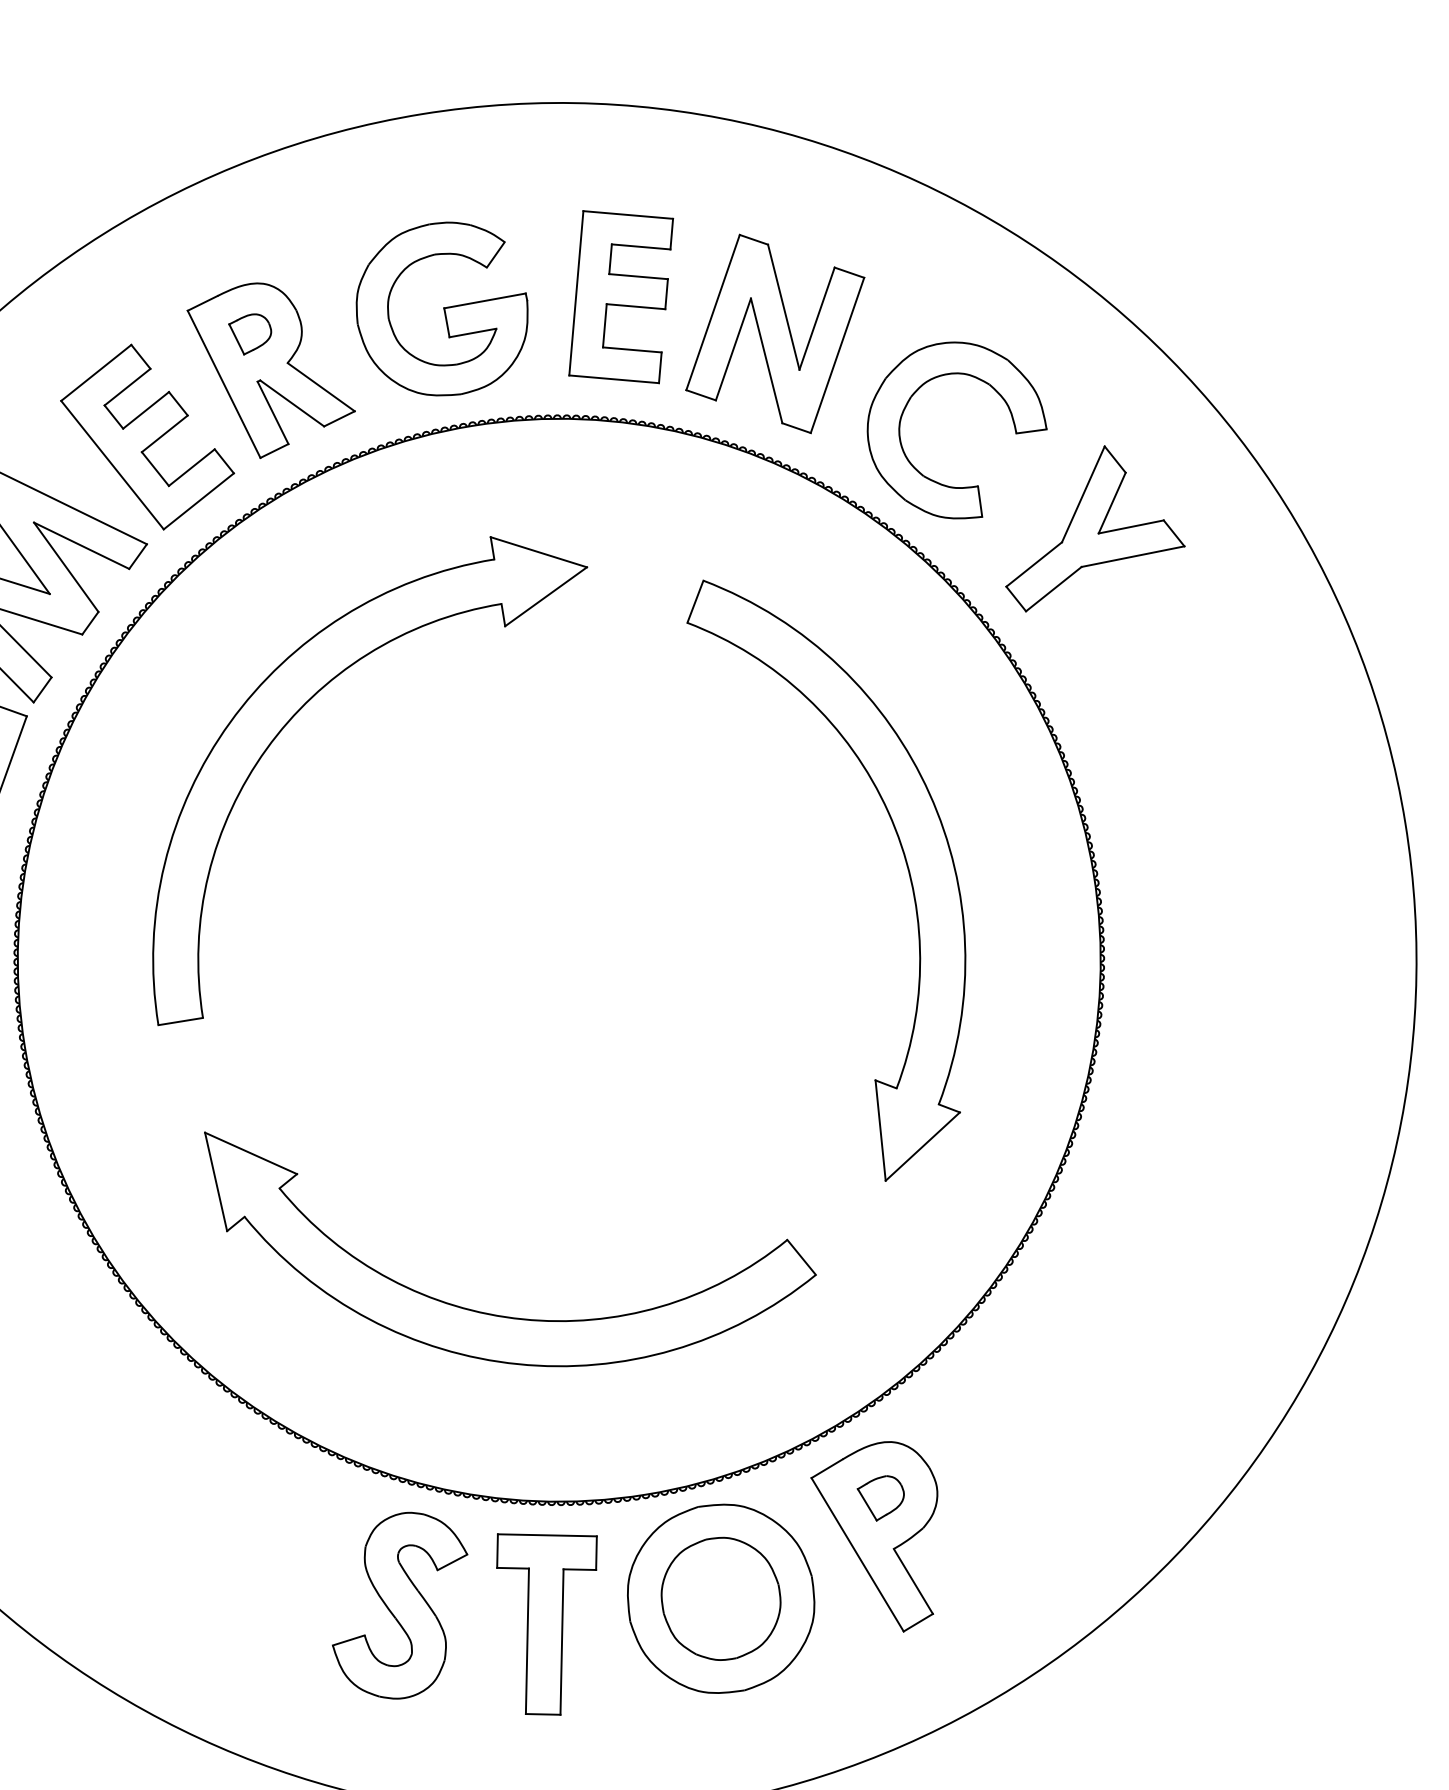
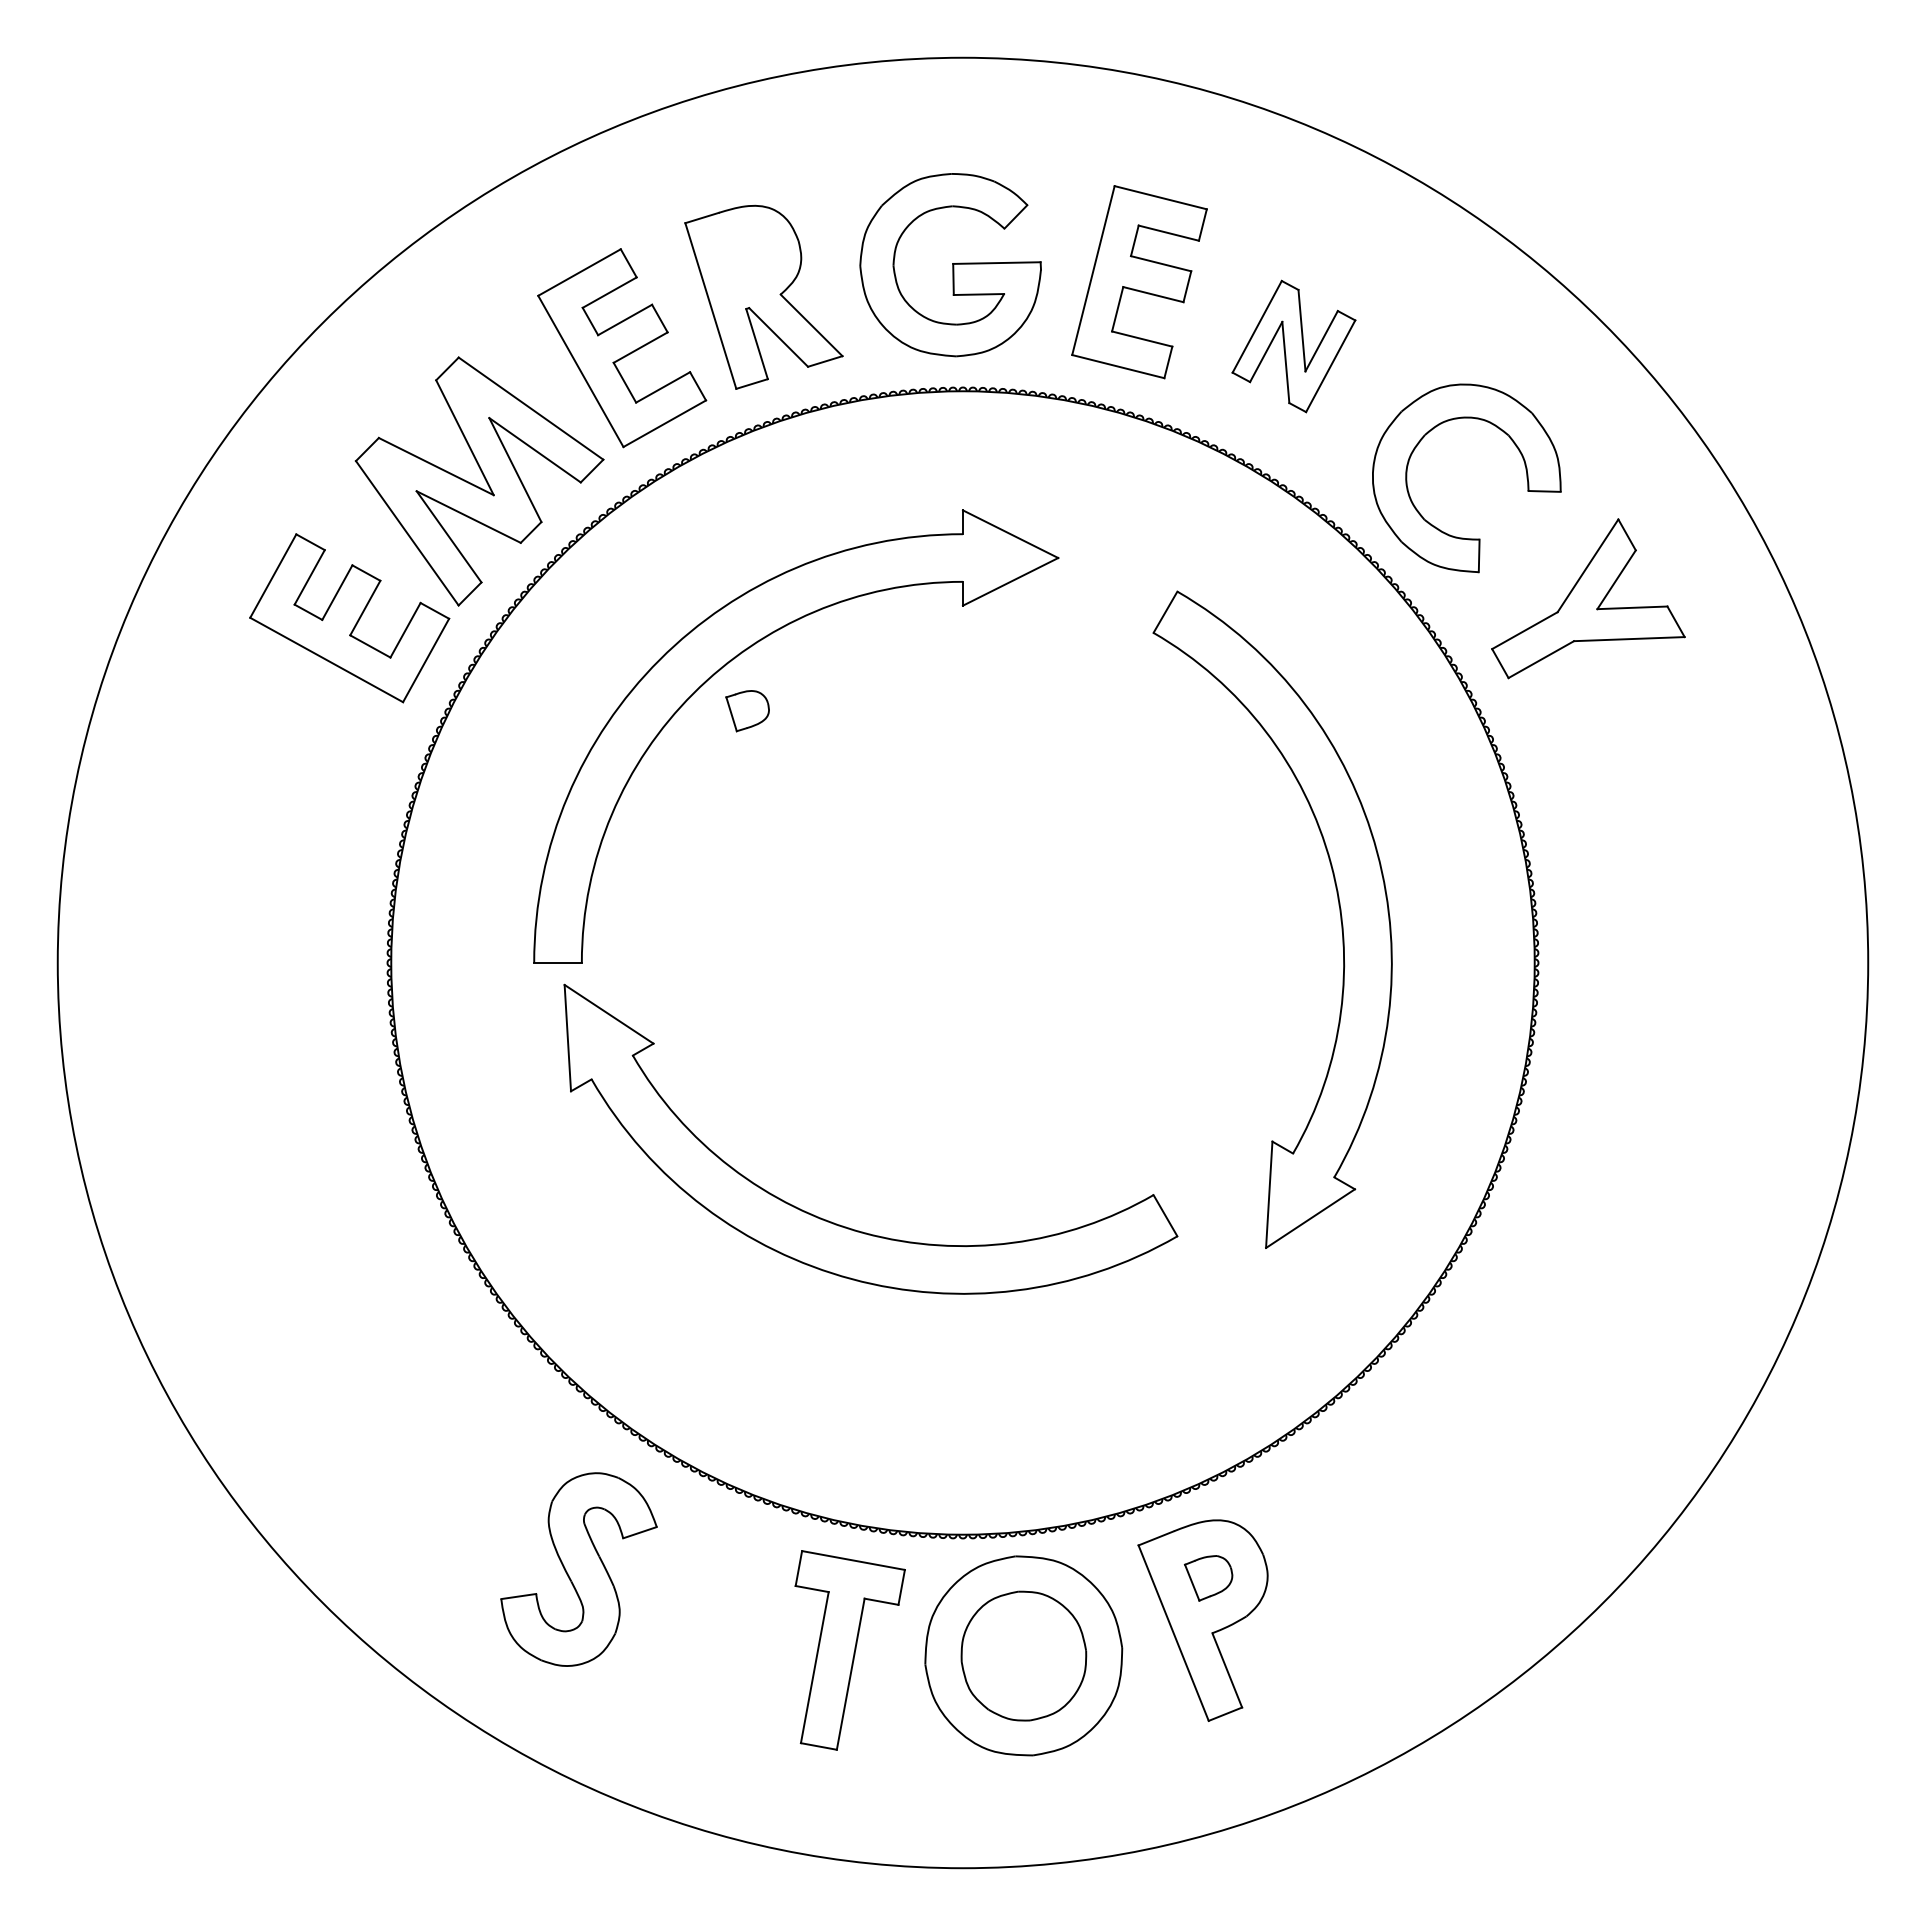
part: (774, 333) -> (1293, 346), size x0.6
part: (251, 334) -> (747, 711), moved
part: (502, 1315) -> (843, 1225), moved
part: (400, 1606) -> (578, 1569), moved

